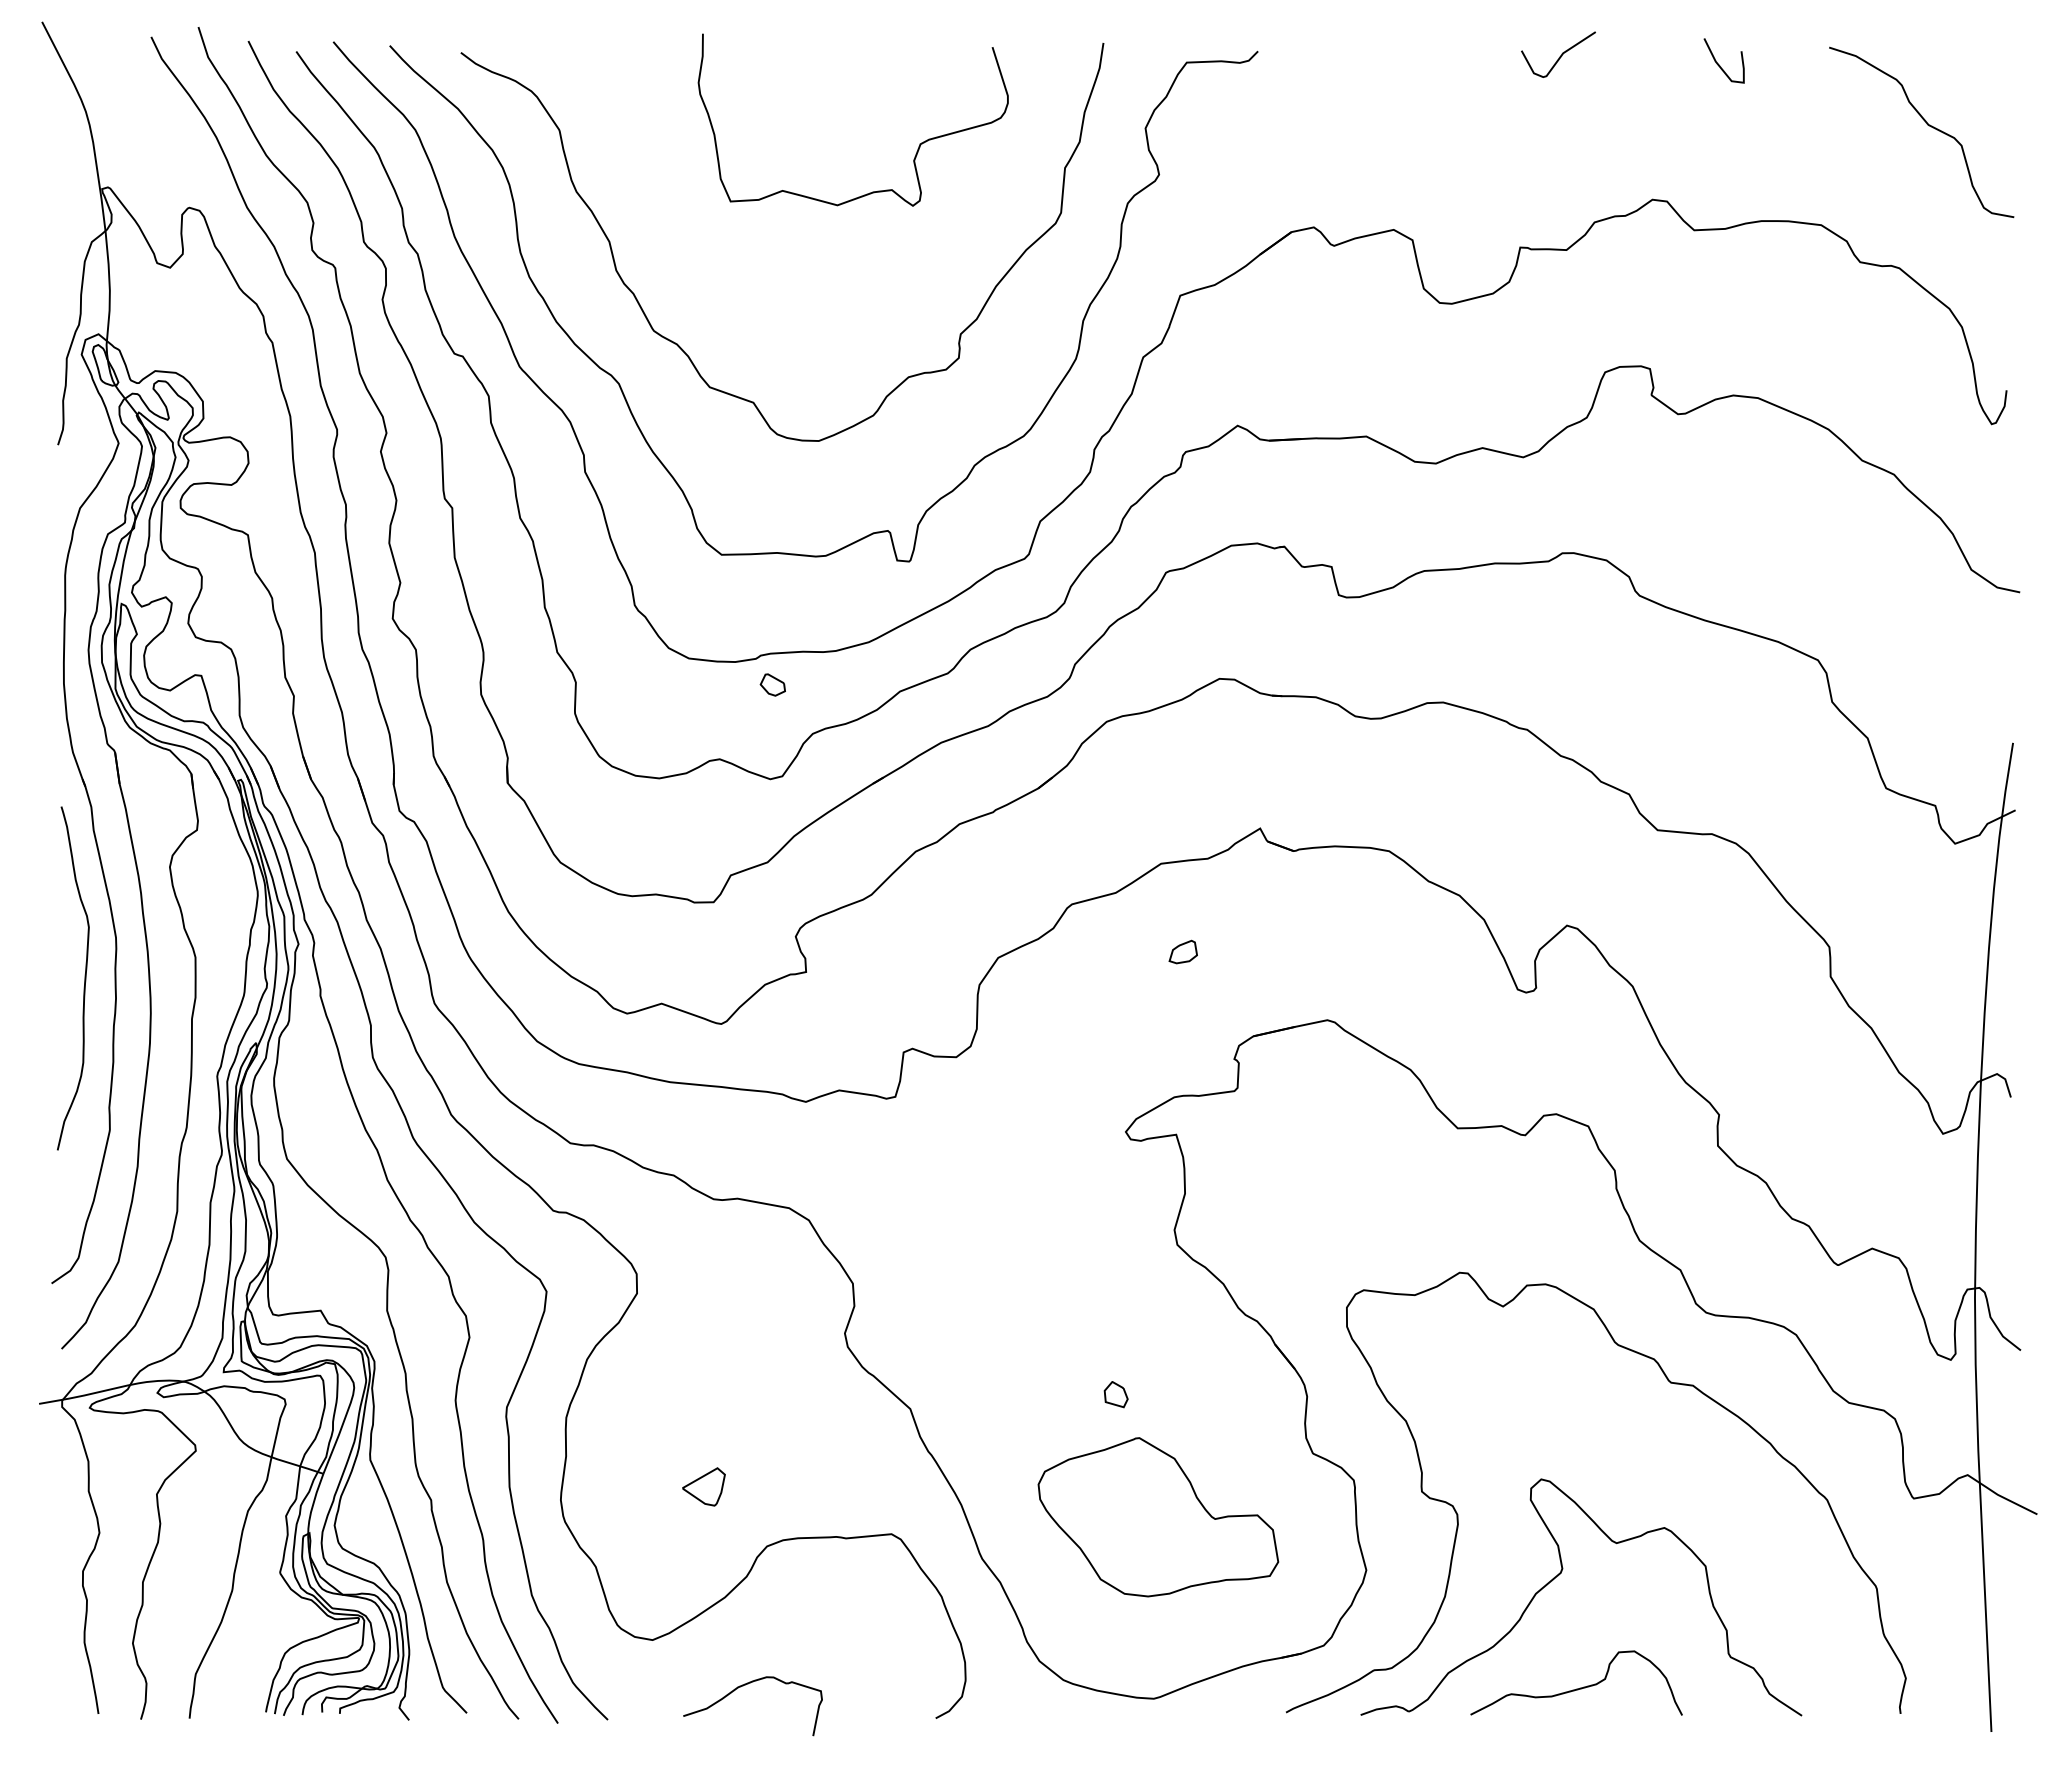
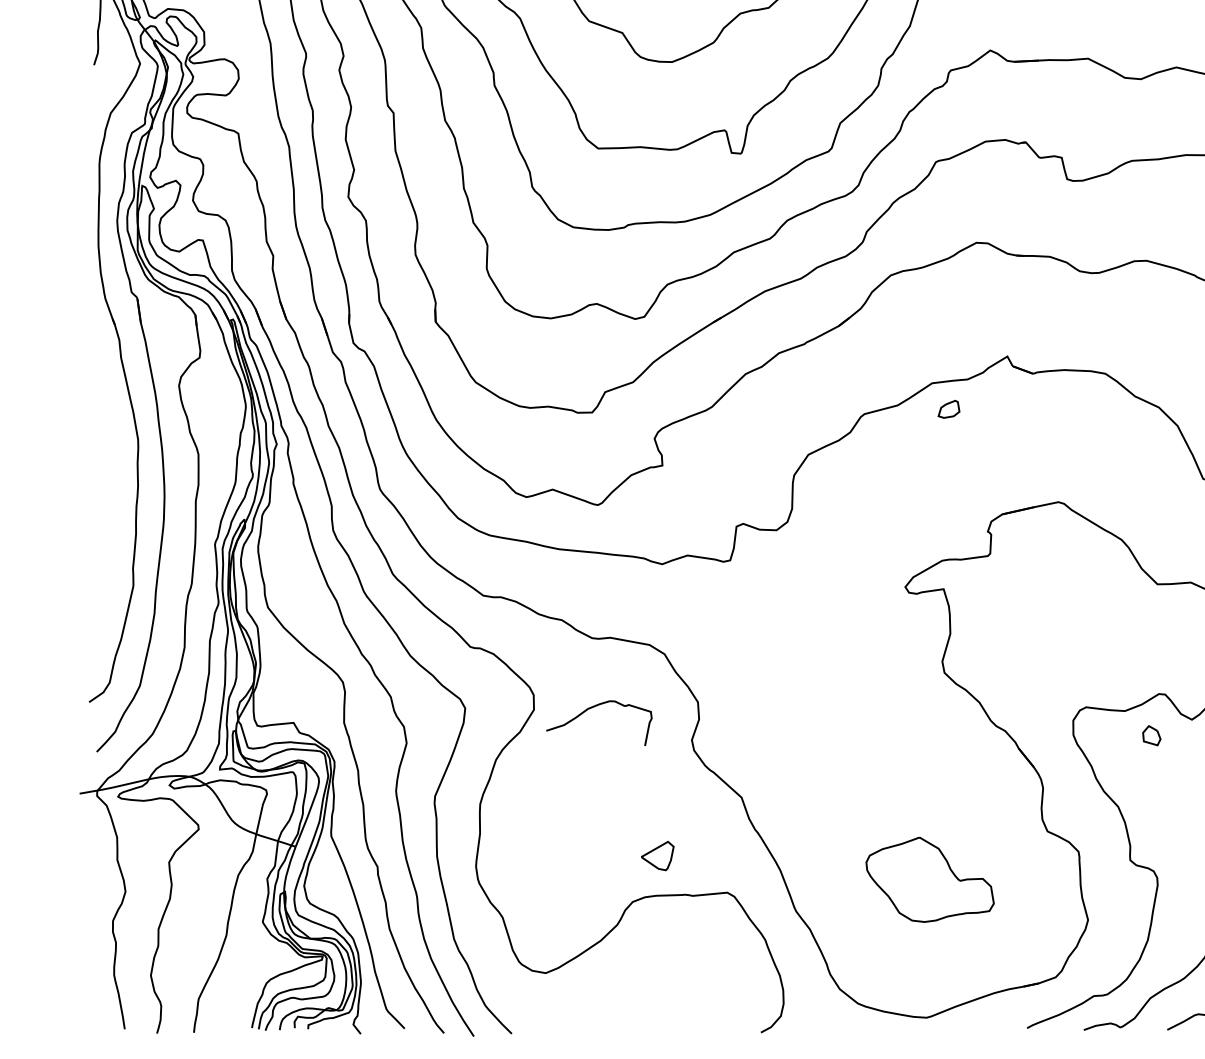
part: (772, 684) -> (636, 247), removed
part: (1182, 951) -> (948, 408), moved
curve: (84, 978) -> (114, 470), removed
part: (1115, 1394) -> (1151, 735), moved
part: (703, 1486) -> (657, 855), moved
part: (1158, 1517) -> (930, 880), size x0.7
curve: (743, 1686) -> (592, 708), moved

